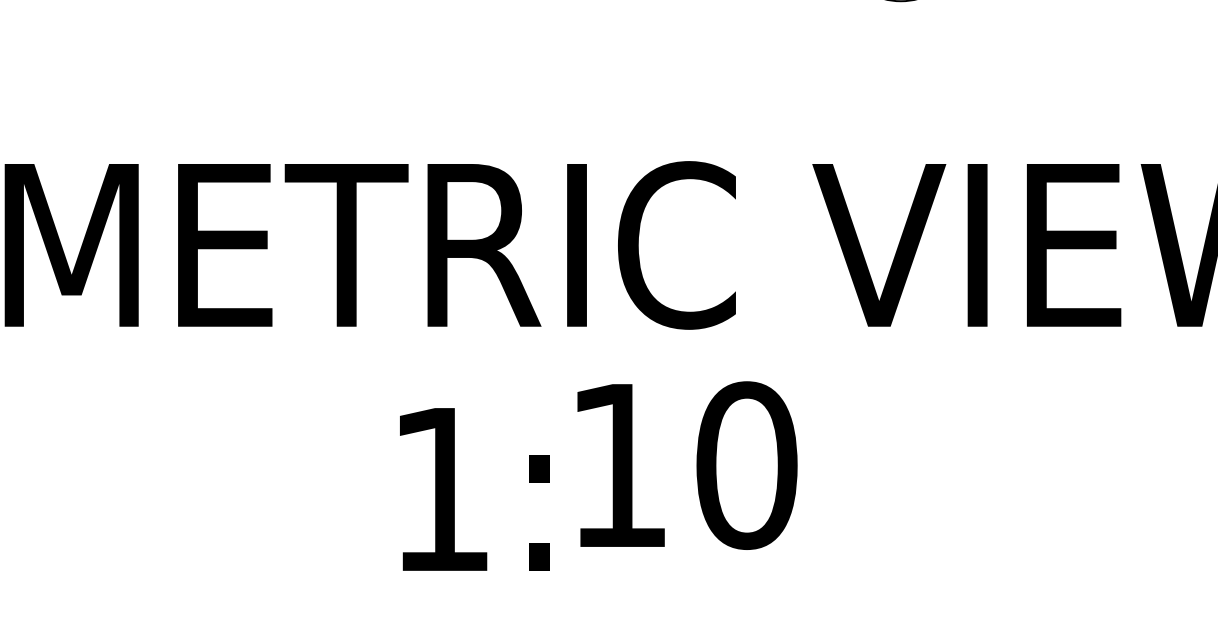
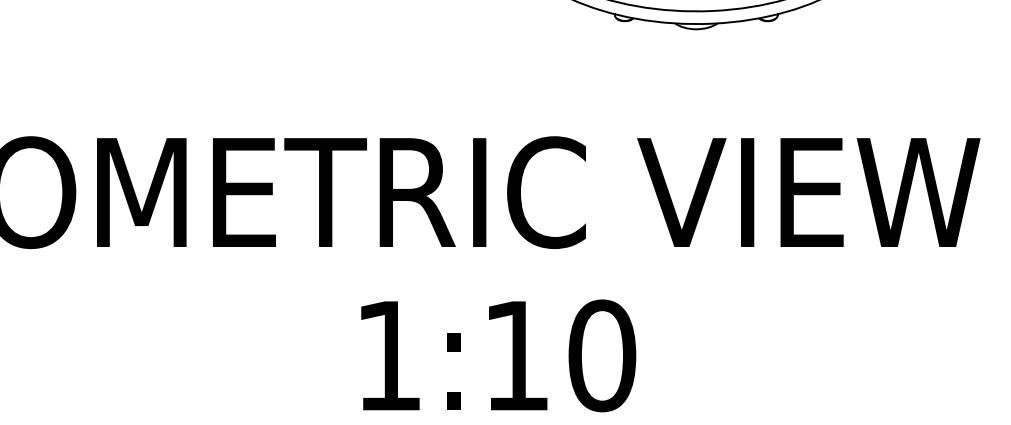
text: (687, 465) -> (562, 355), moved

